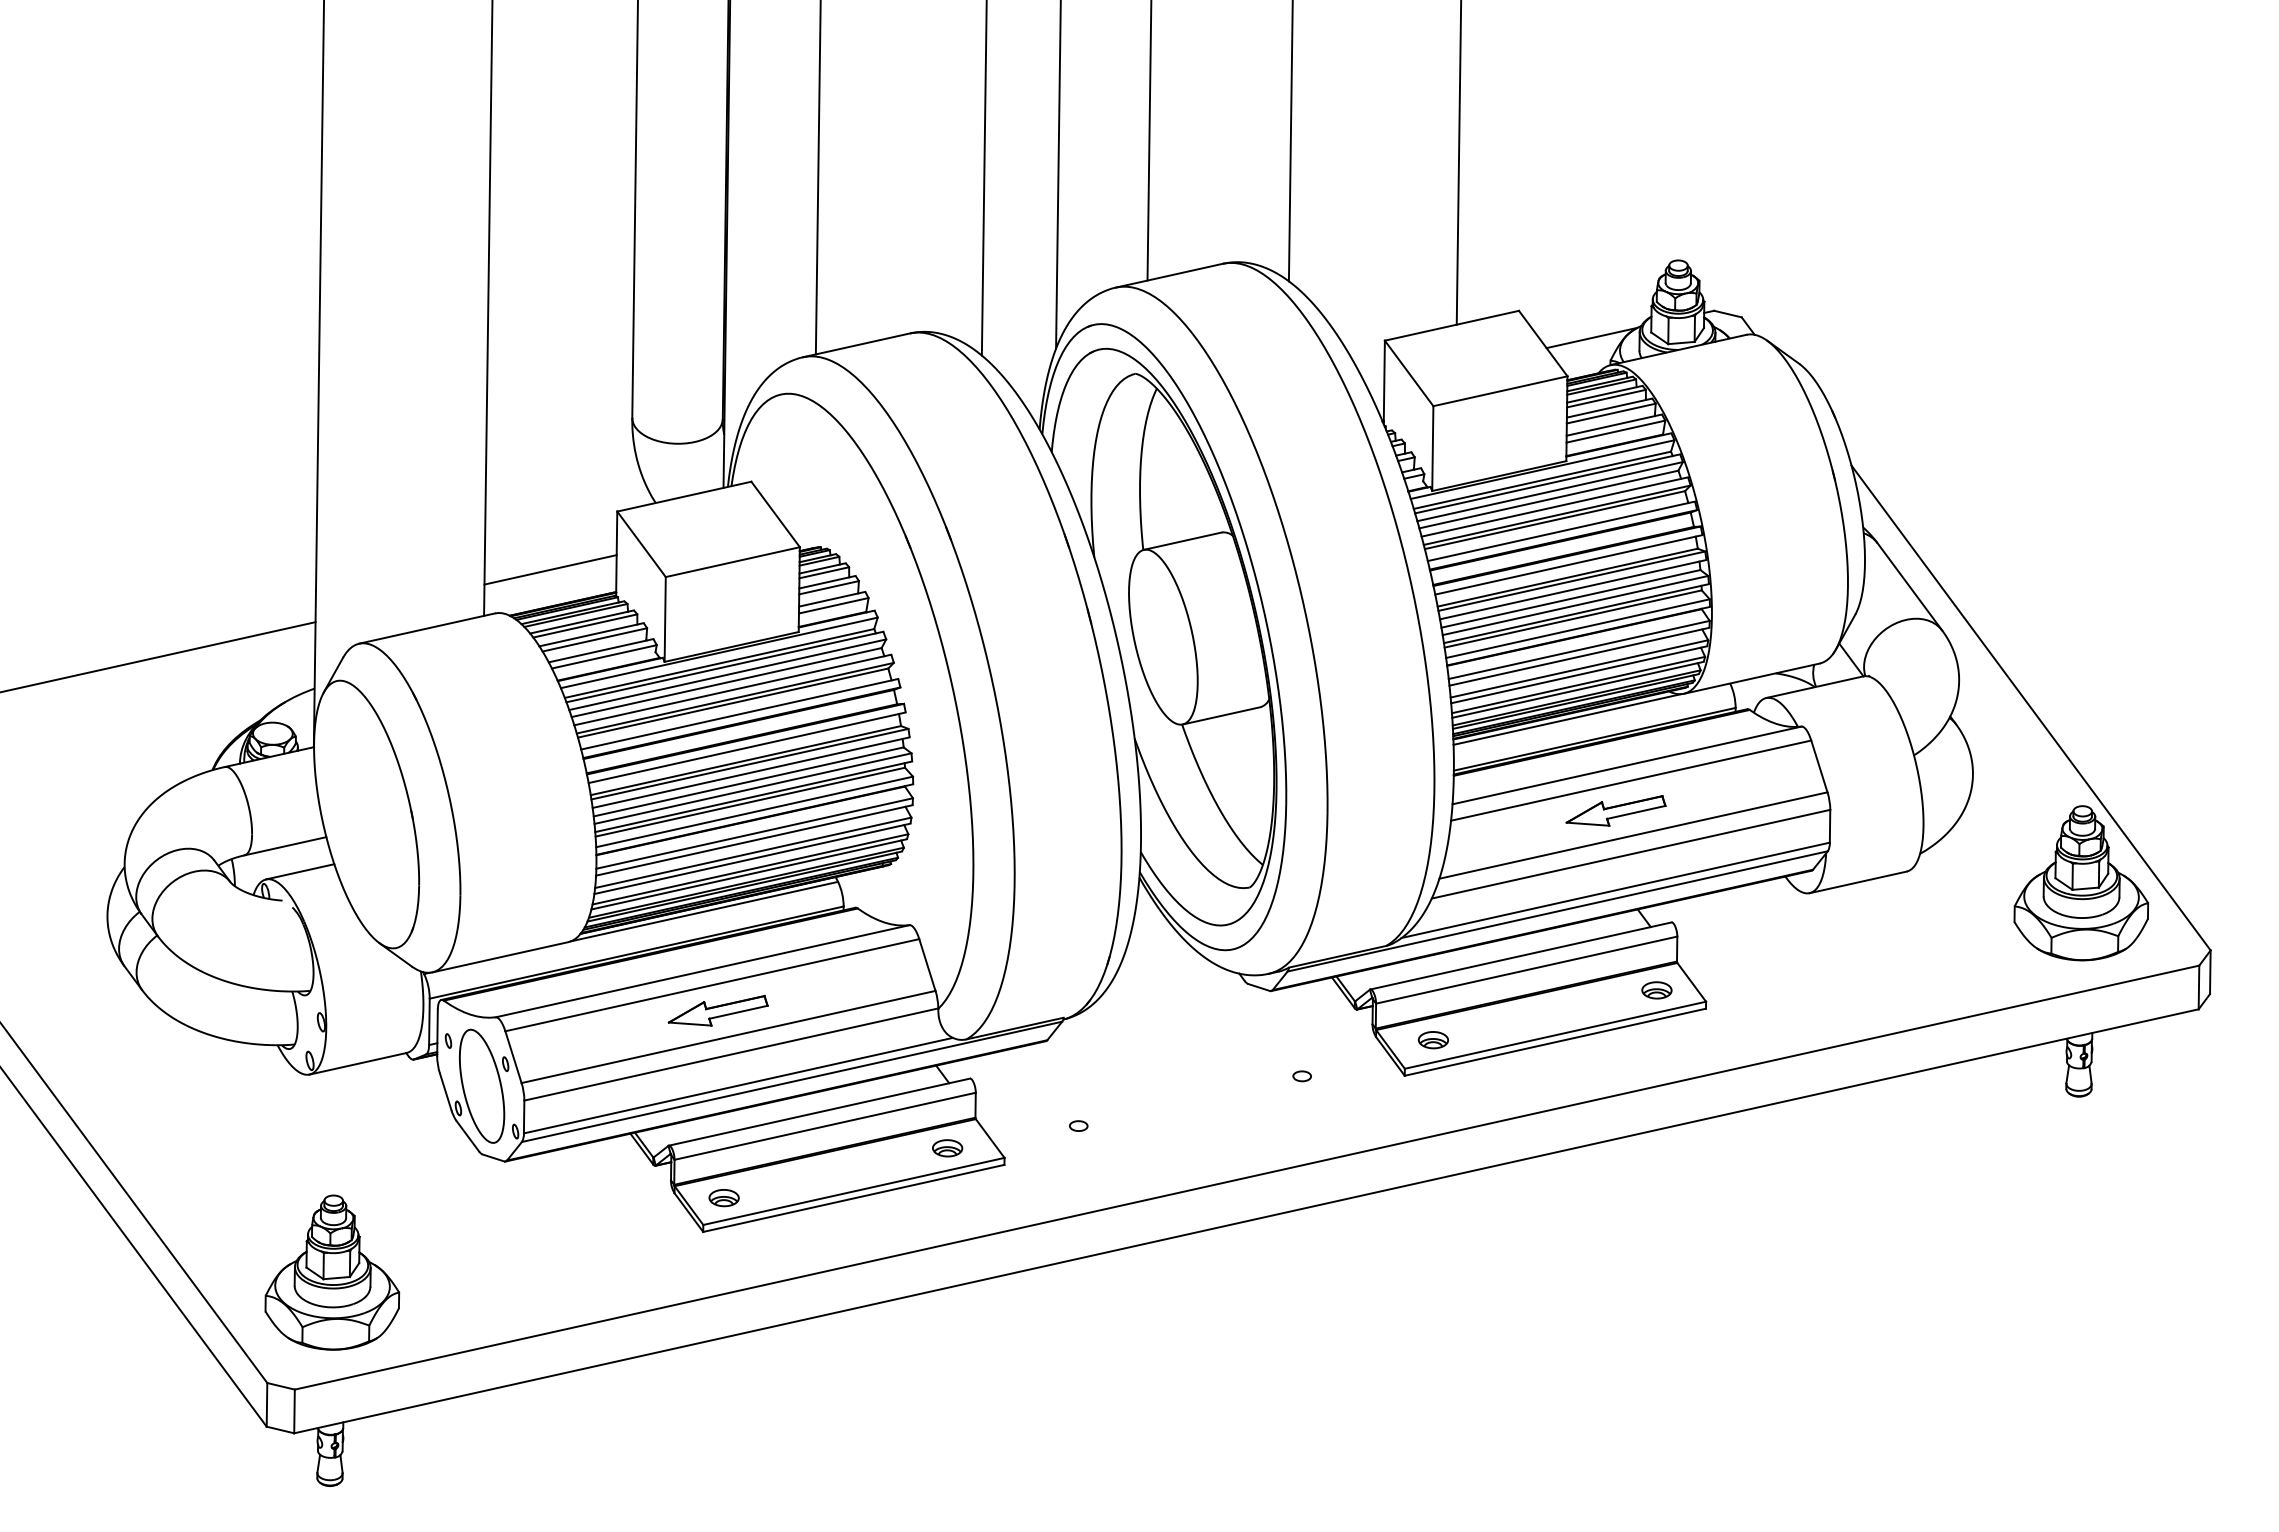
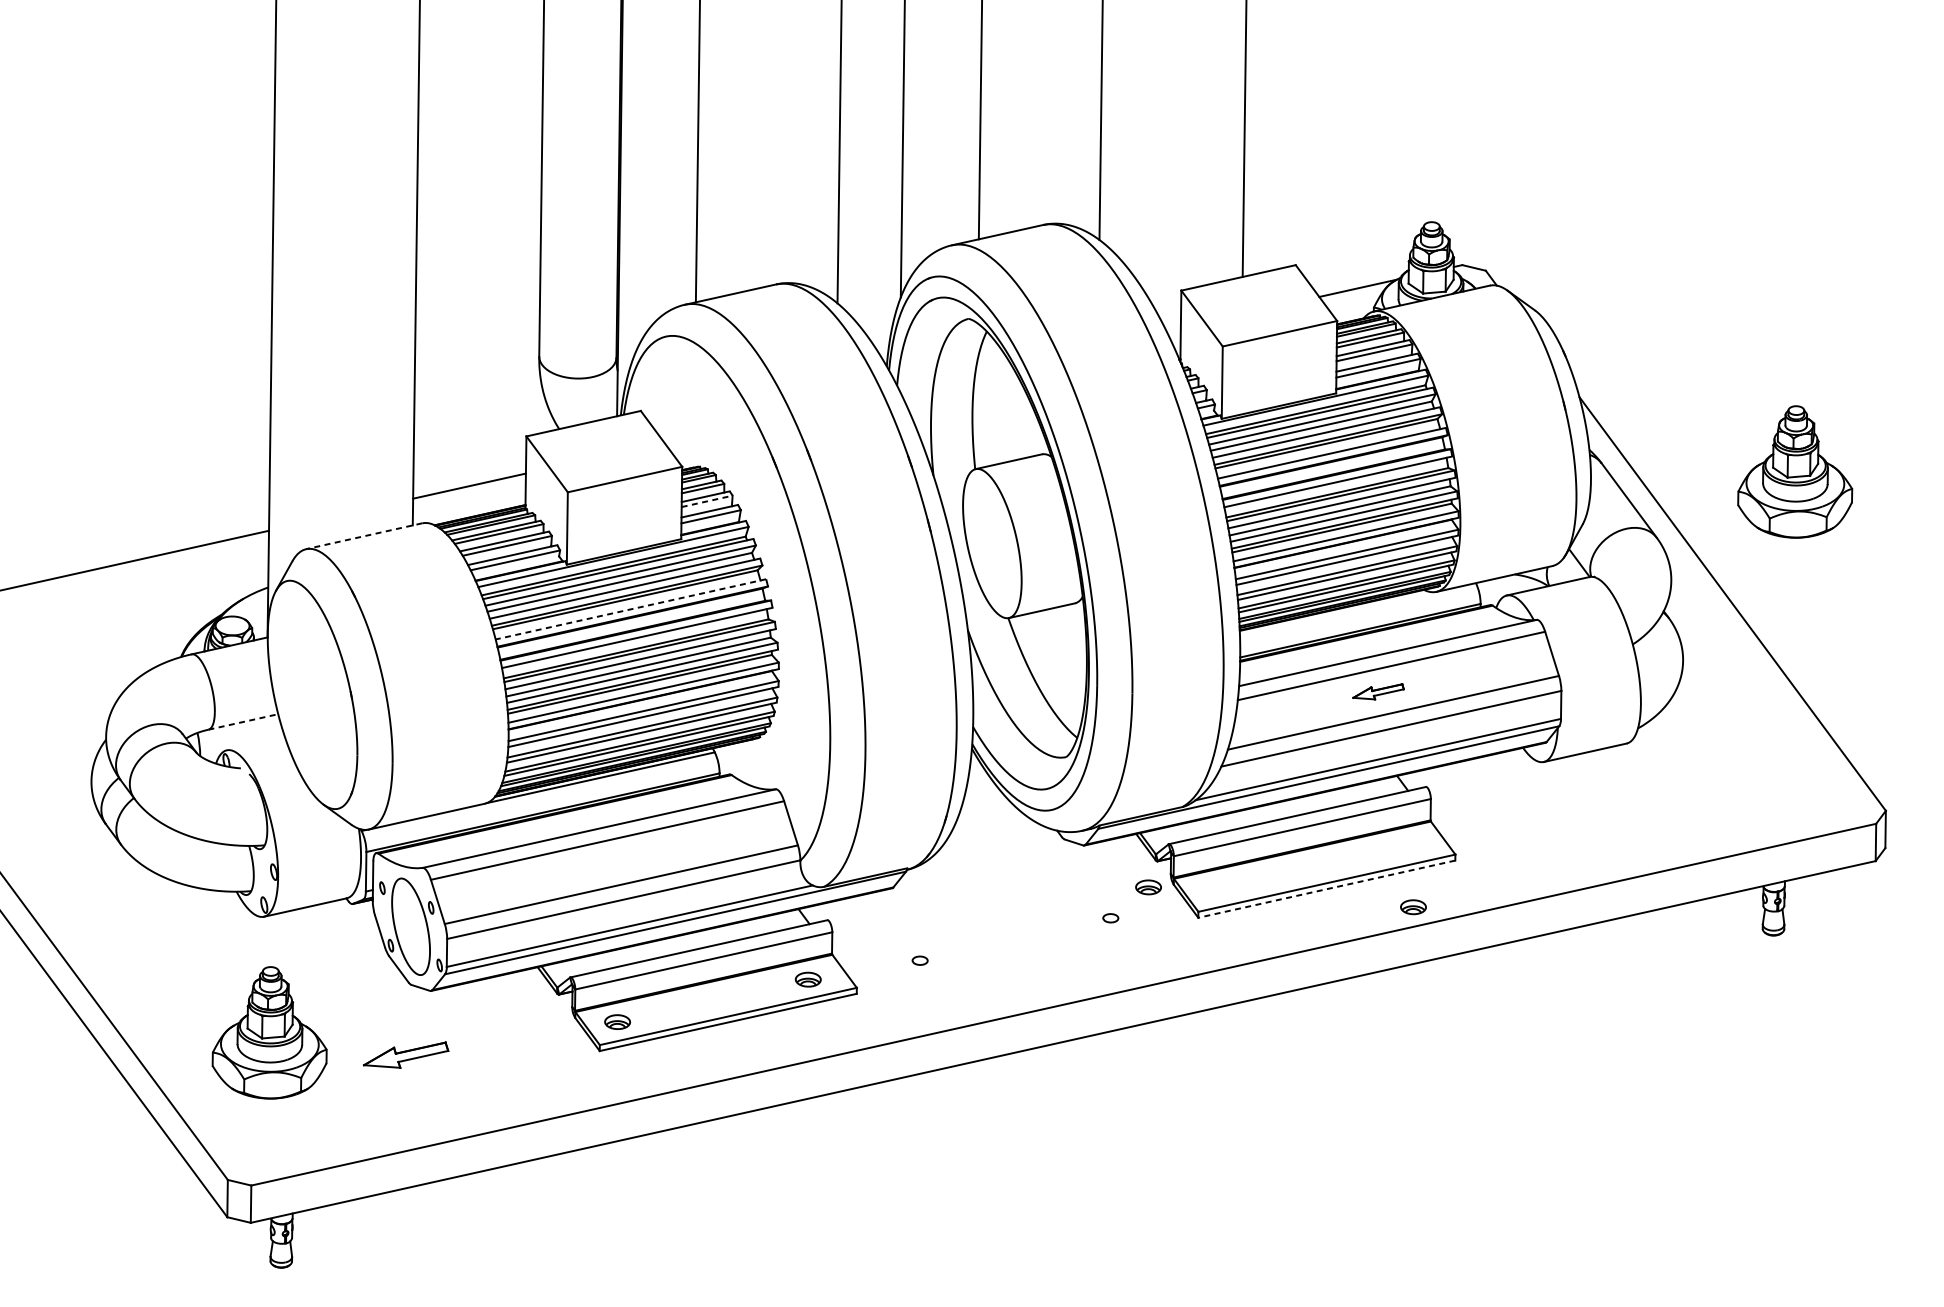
line: (829, 587) -> (707, 501), solid -> dashed
line: (427, 628) -> (364, 536), solid -> dashed
line: (739, 714) -> (630, 609), solid -> dashed
line: (1567, 719) -> (1337, 613), removed
part: (1615, 810) -> (1378, 691), size x0.6
line: (285, 846) -> (243, 722), solid -> dashed
line: (300, 871) -> (256, 743), removed
part: (2081, 883) -> (1795, 472), moved
part: (1656, 990) -> (1413, 907), moved
part: (717, 1010) -> (405, 1054), moved
part: (1433, 1040) -> (1148, 887), moved
line: (1554, 1042) -> (1326, 889), solid -> dashed
part: (332, 1272) -> (269, 1032), moved

